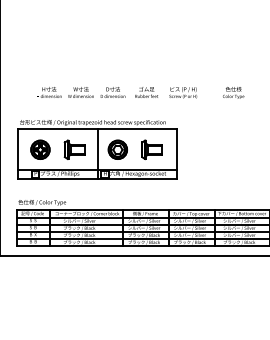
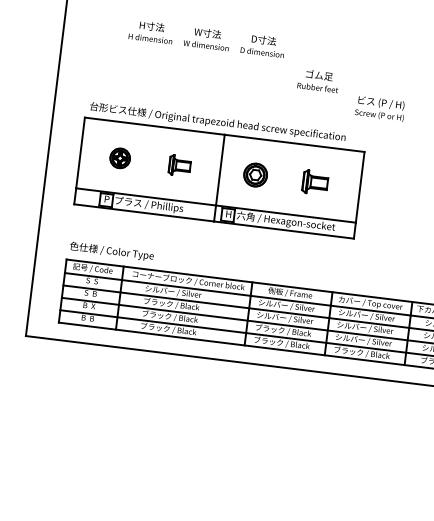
text: (81, 92) -> (207, 38), moved
text: (183, 92) -> (380, 108), moved
part: (40, 149) -> (120, 158), size x0.6
part: (74, 149) -> (179, 165), size x0.6
part: (117, 149) -> (255, 174), size x0.7
part: (151, 149) -> (314, 181), size x0.7

